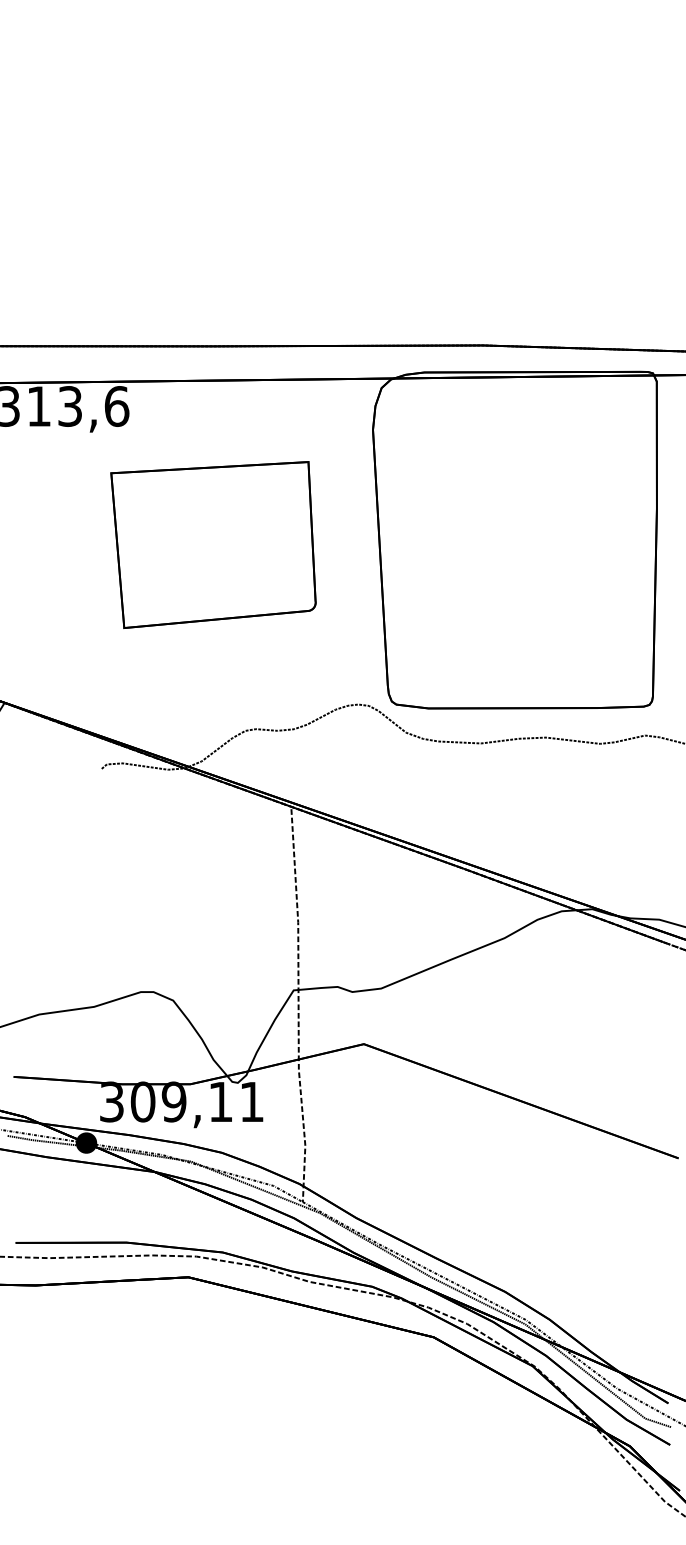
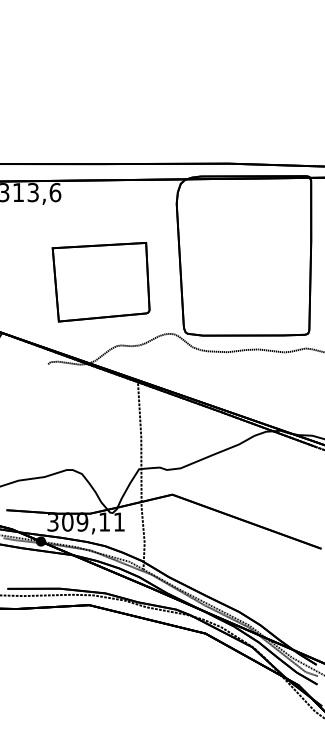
part: (212, 545) -> (100, 282), moved

